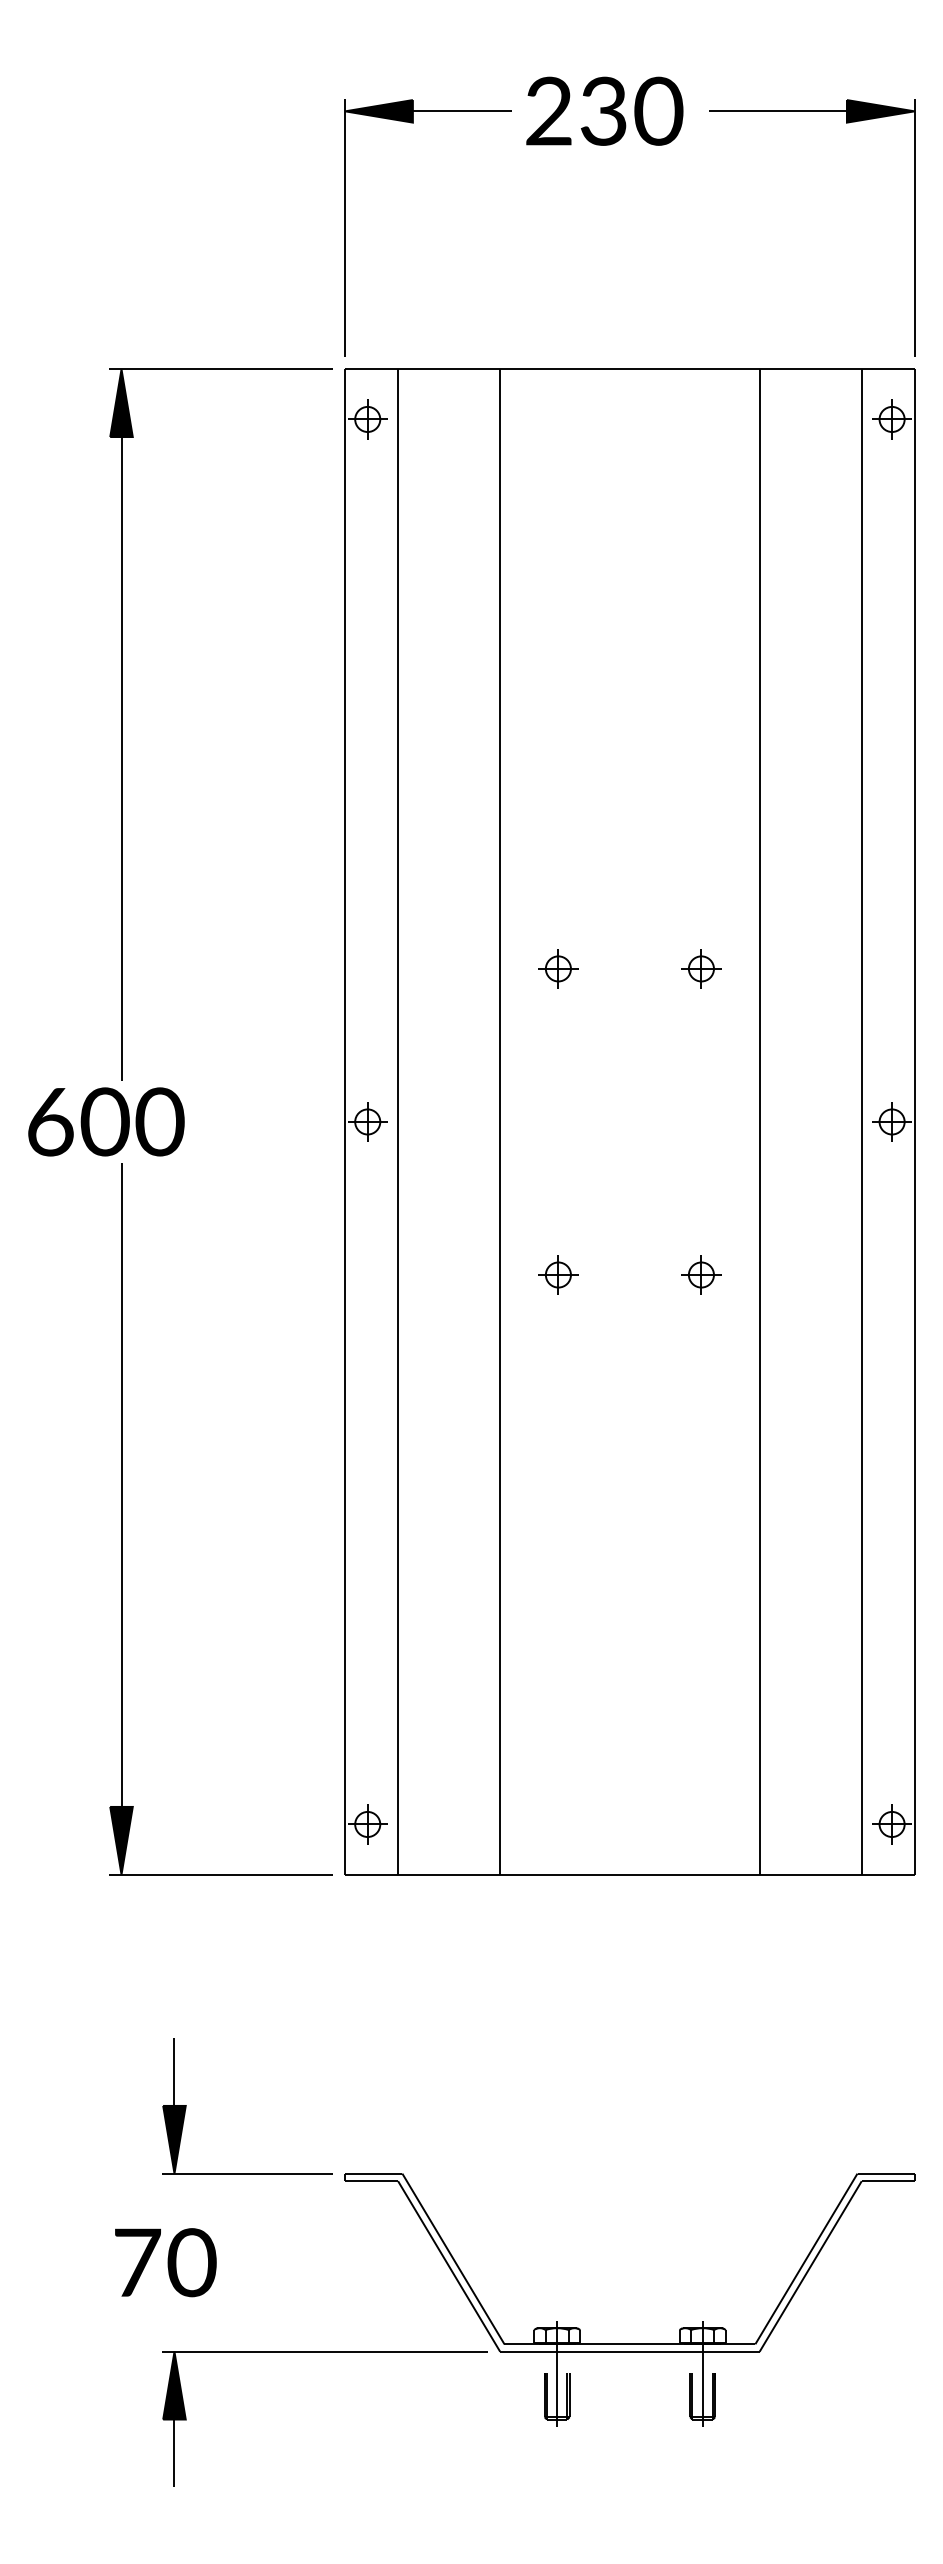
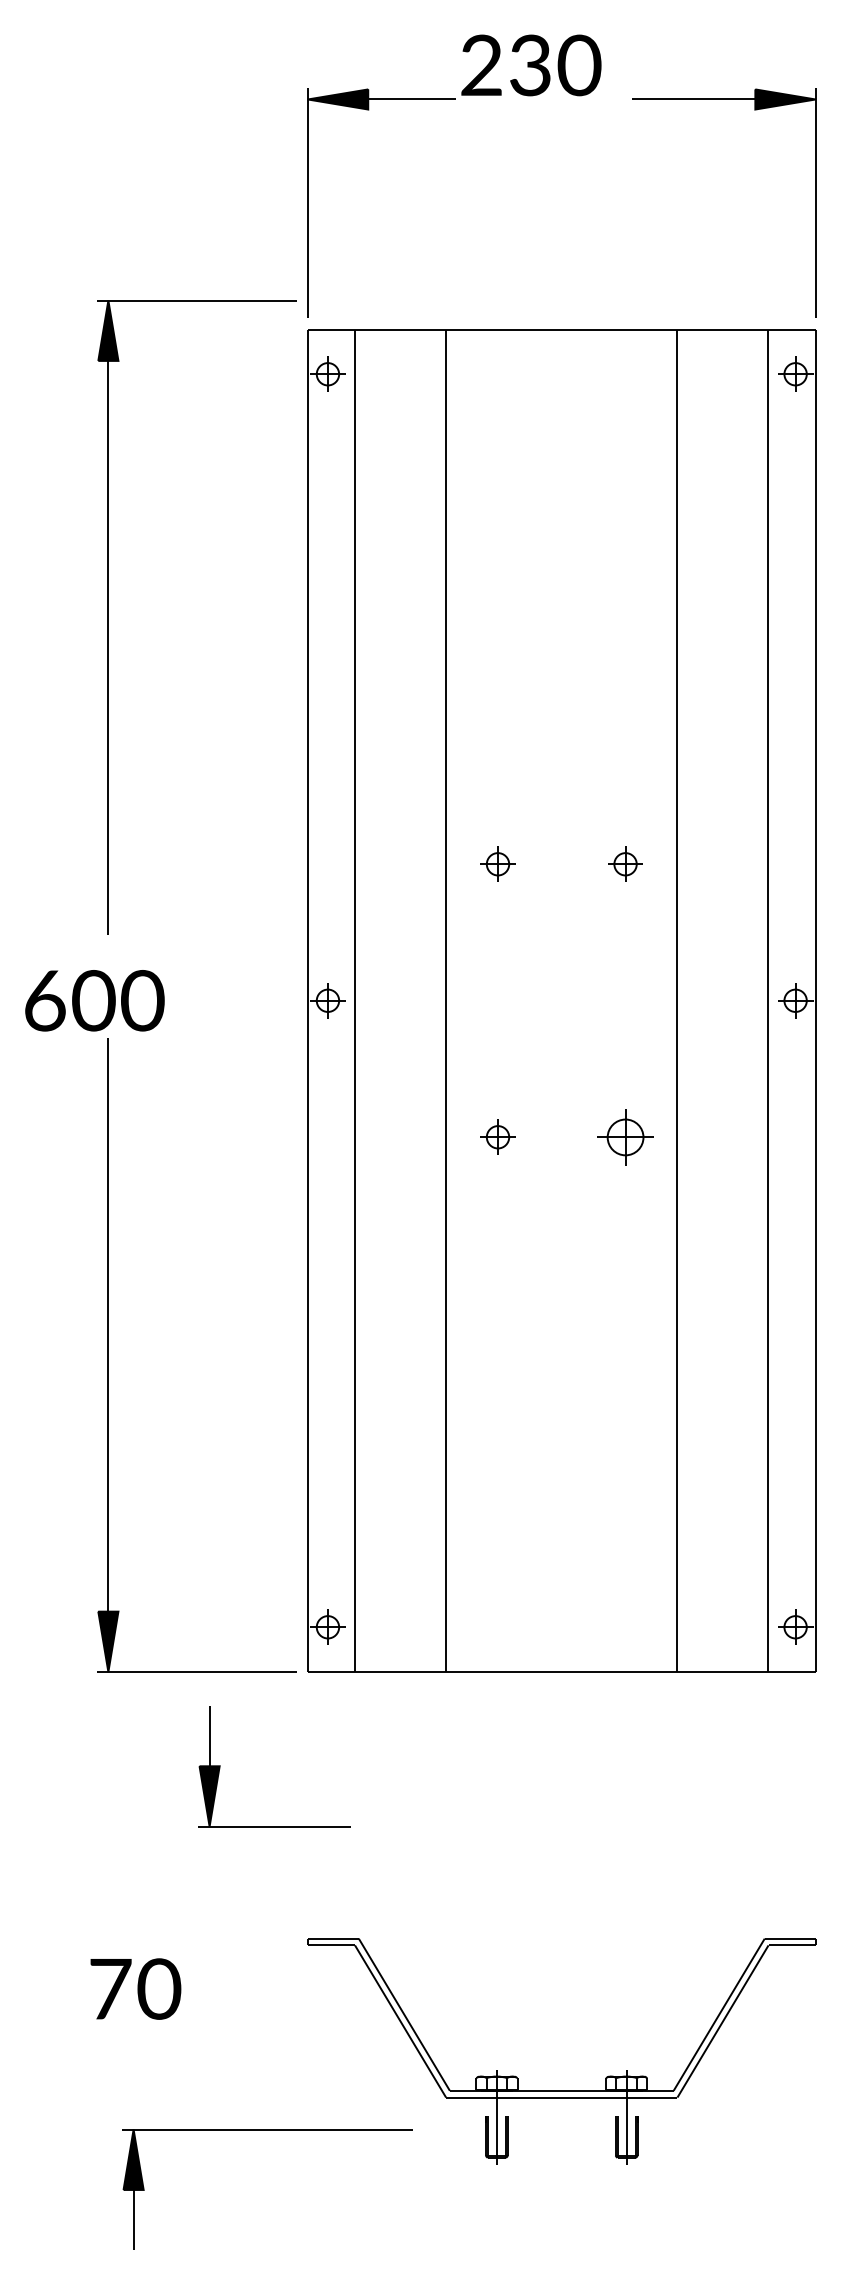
text: (604, 111) -> (531, 65), moved
part: (121, 724) -> (108, 617), moved
part: (701, 1274) -> (625, 1136), size x1.6
part: (186, 2106) -> (220, 1766), moved
text: (165, 2262) -> (135, 1988), moved
part: (324, 2352) -> (267, 2130), moved

